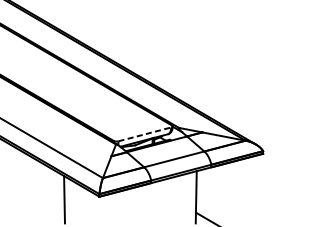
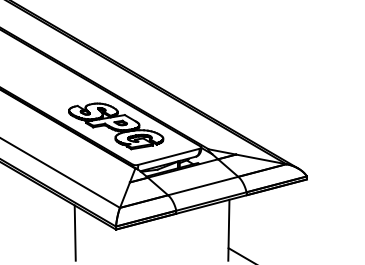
part: (99, 108) -> (116, 126), added
line: (144, 134) -> (168, 156), dashed -> solid

